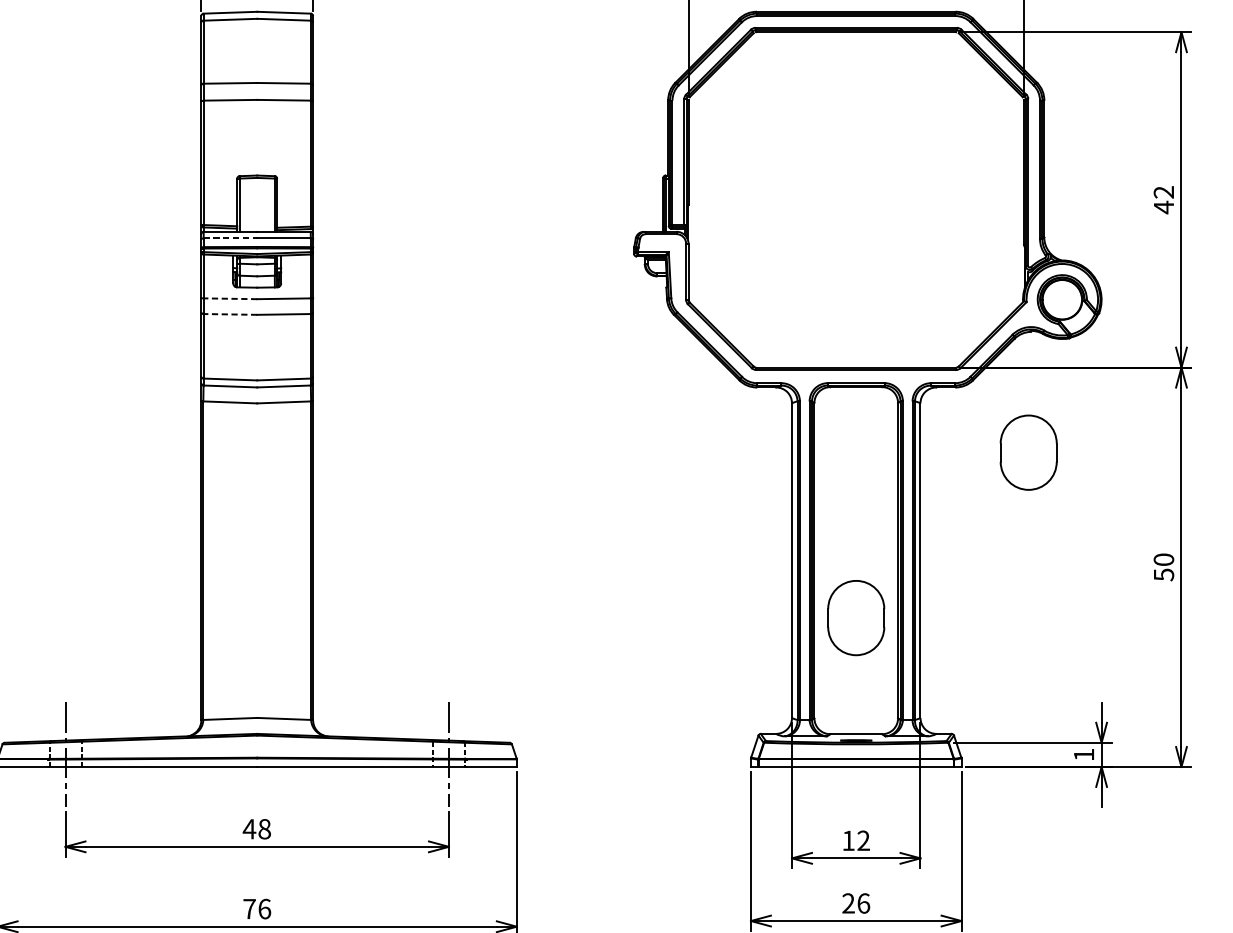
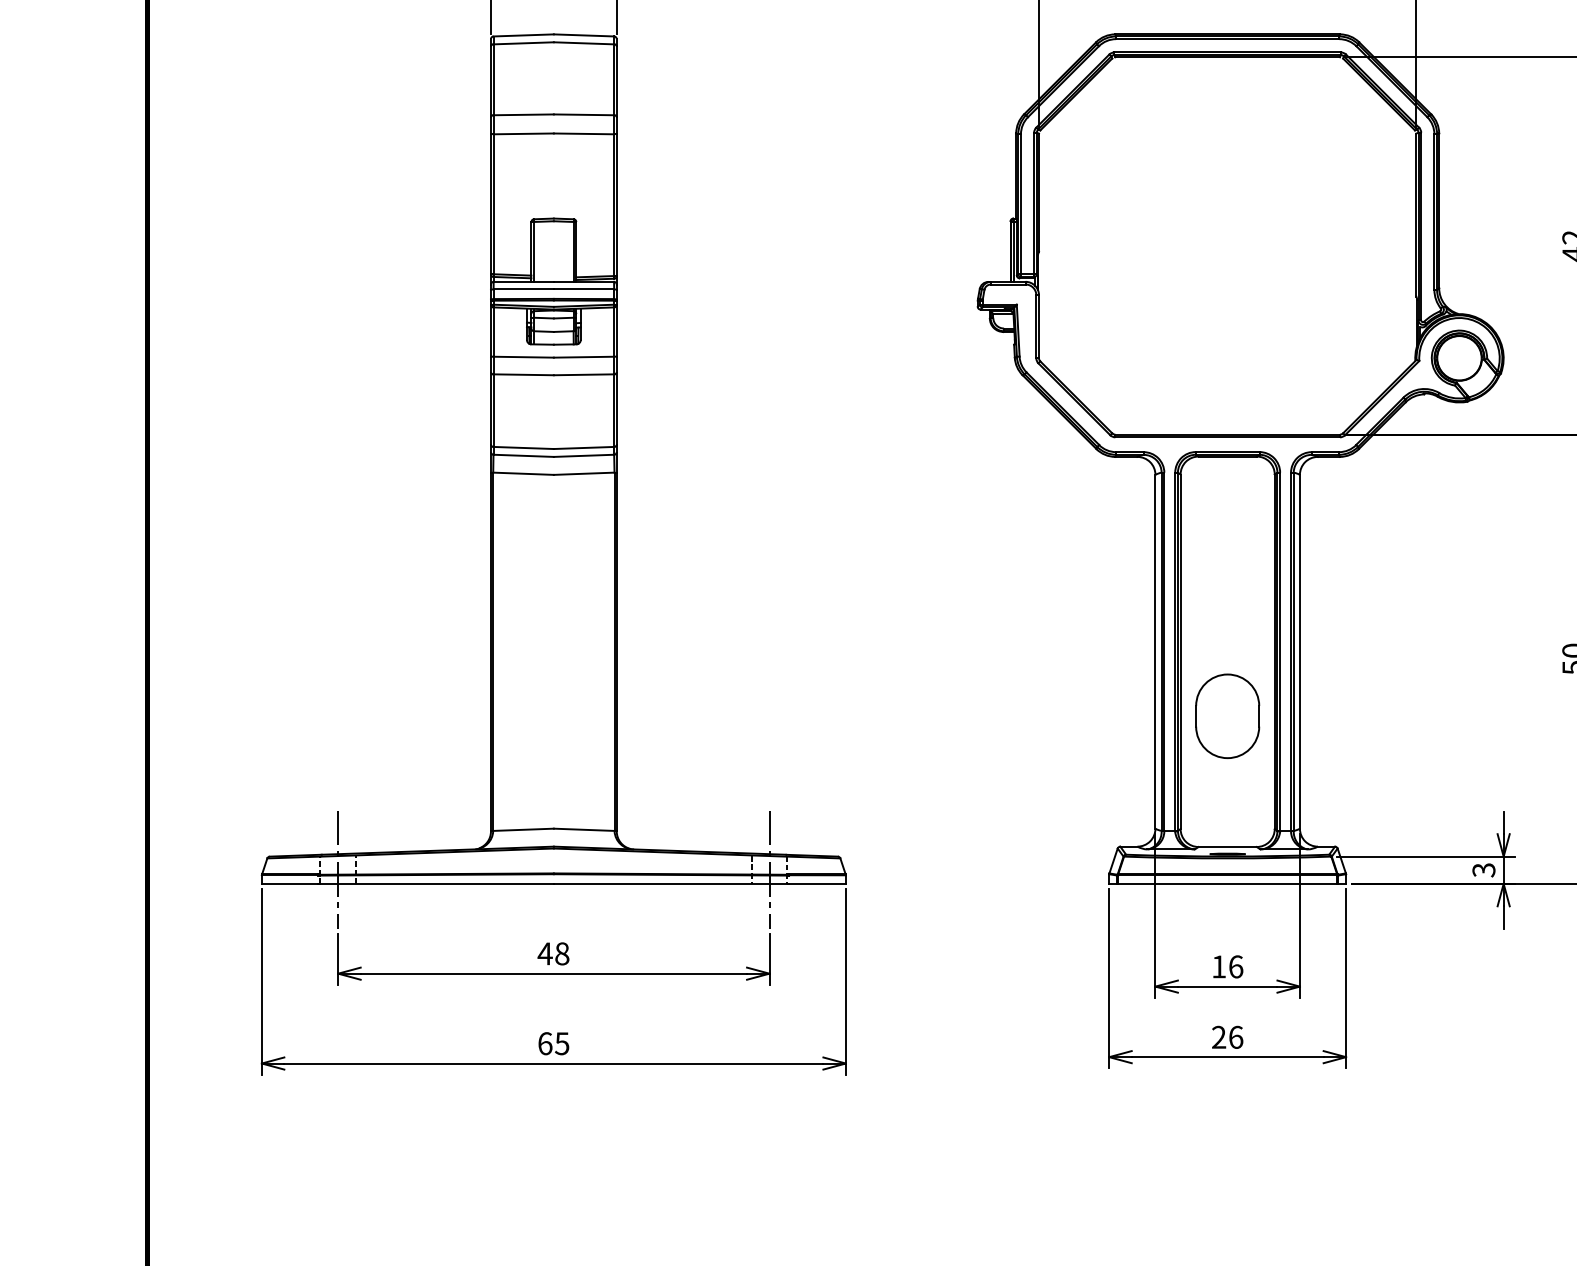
line: (231, 238) -> (524, 289), dashed -> solid
line: (230, 299) -> (523, 357), dashed -> solid
line: (230, 314) -> (523, 374), dashed -> solid
part: (1028, 451) -> (1421, 529), removed
text: (1083, 755) -> (1483, 870), 1 -> 3
text: (864, 840) -> (1236, 966), 12 -> 16
text: (256, 908) -> (553, 1043), 76 -> 65

